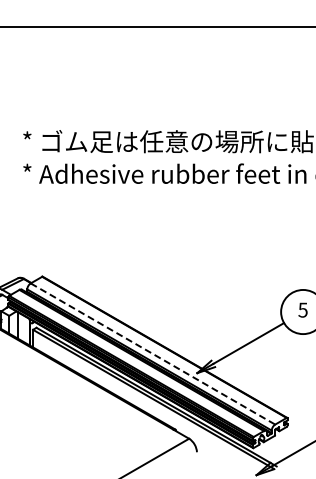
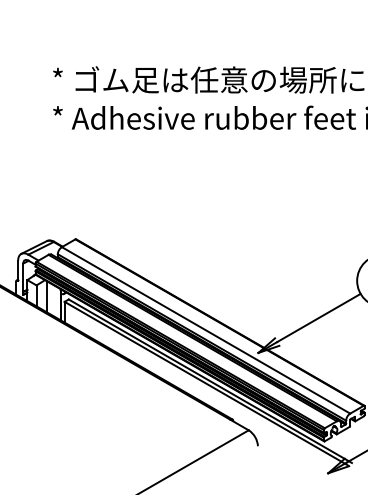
line: (153, 354) -> (206, 330), dashed -> solid

